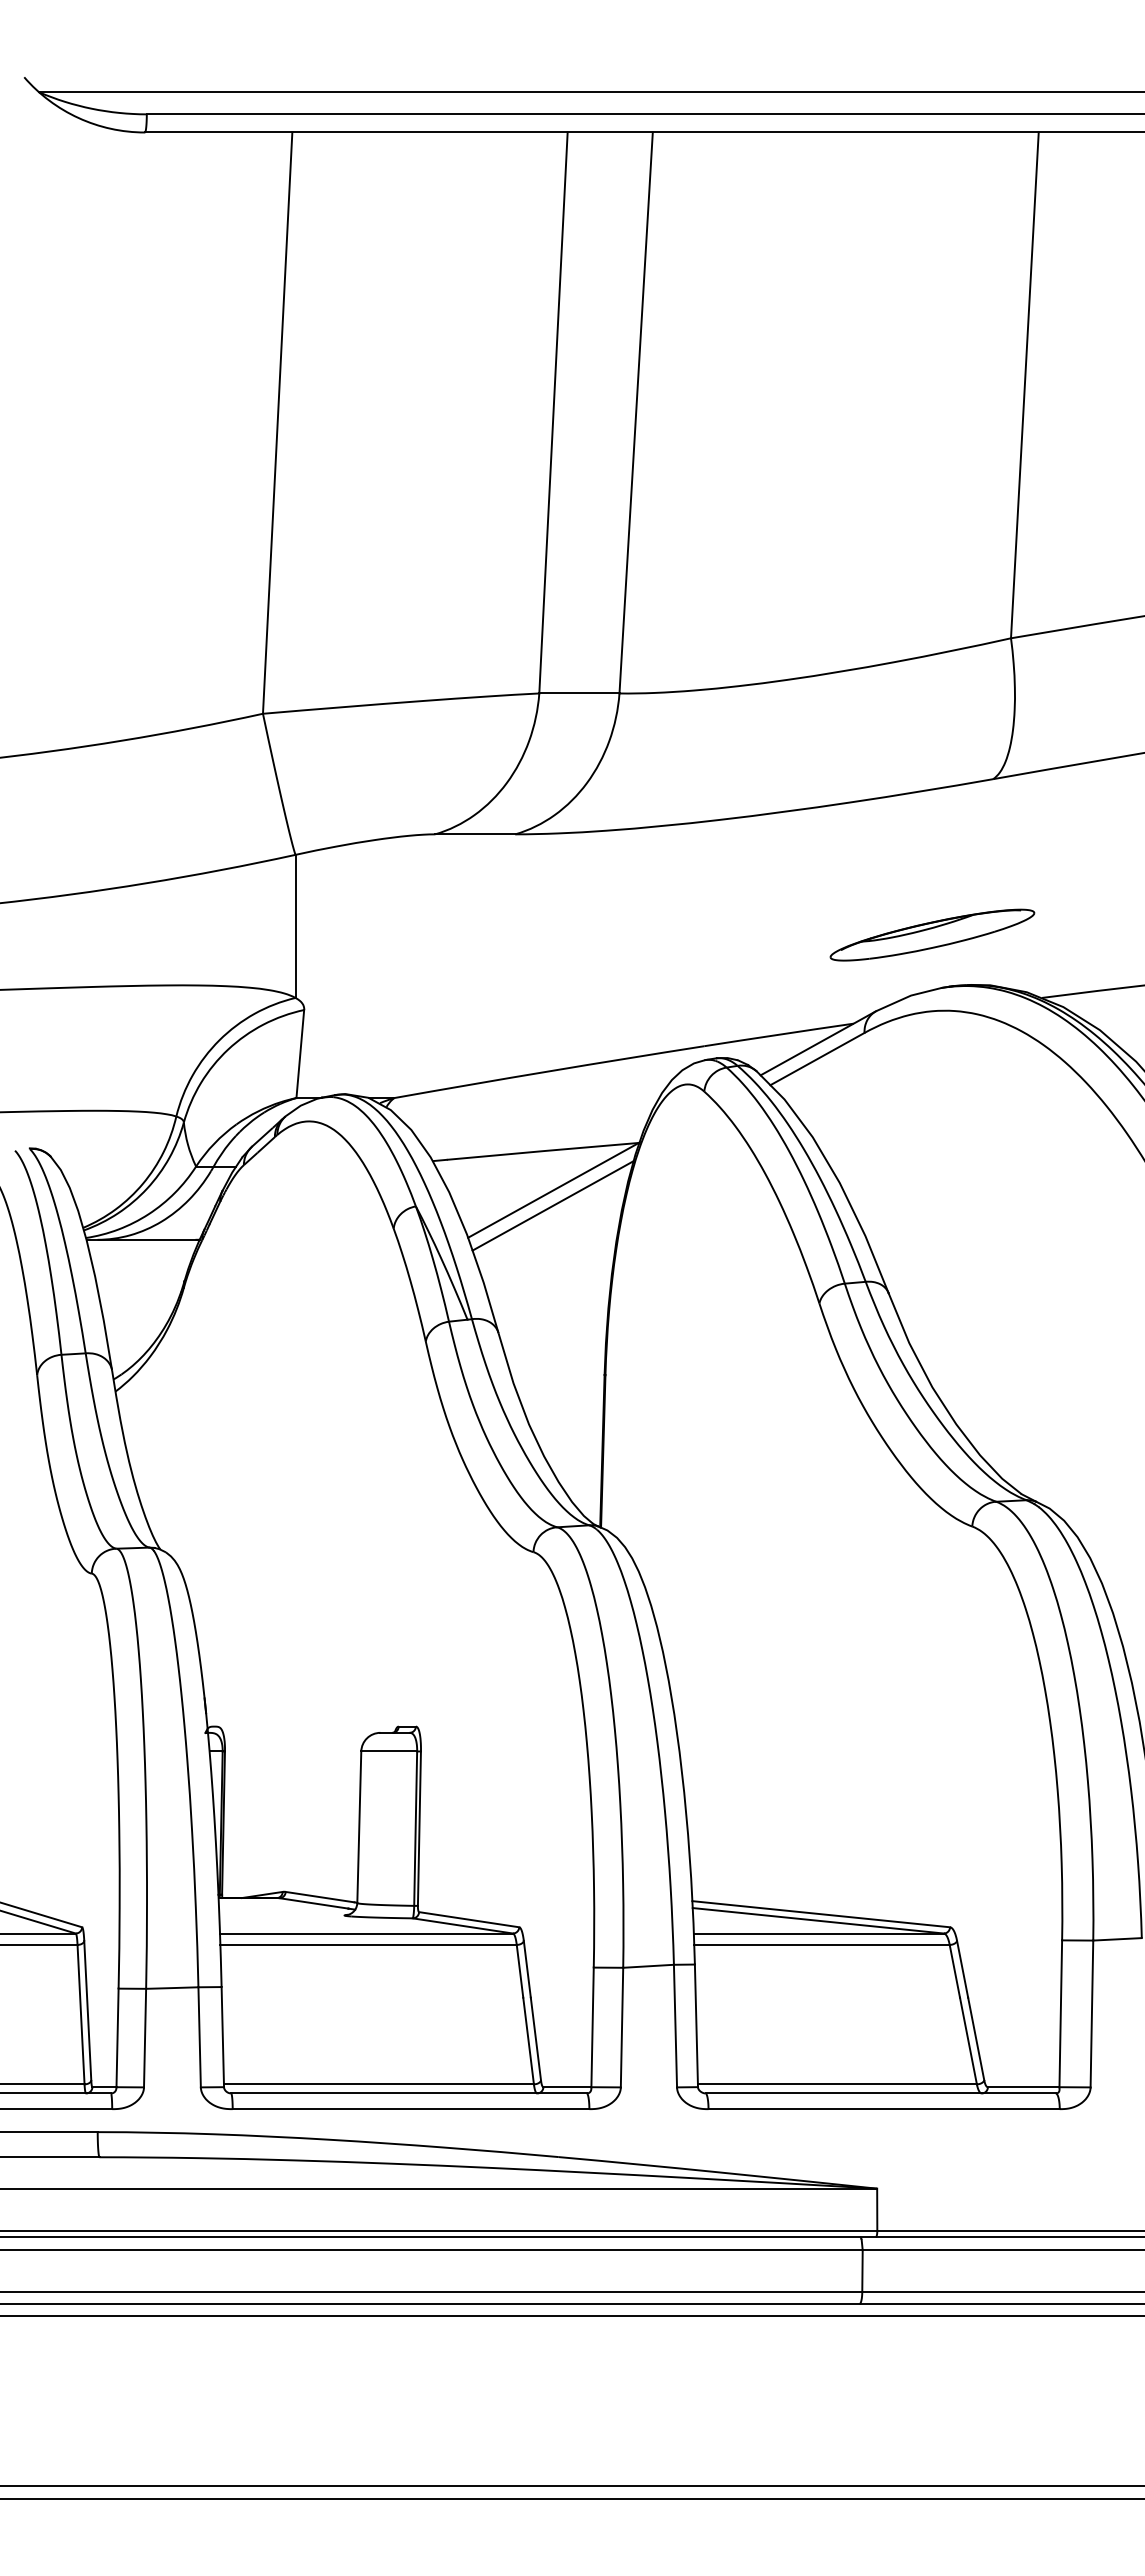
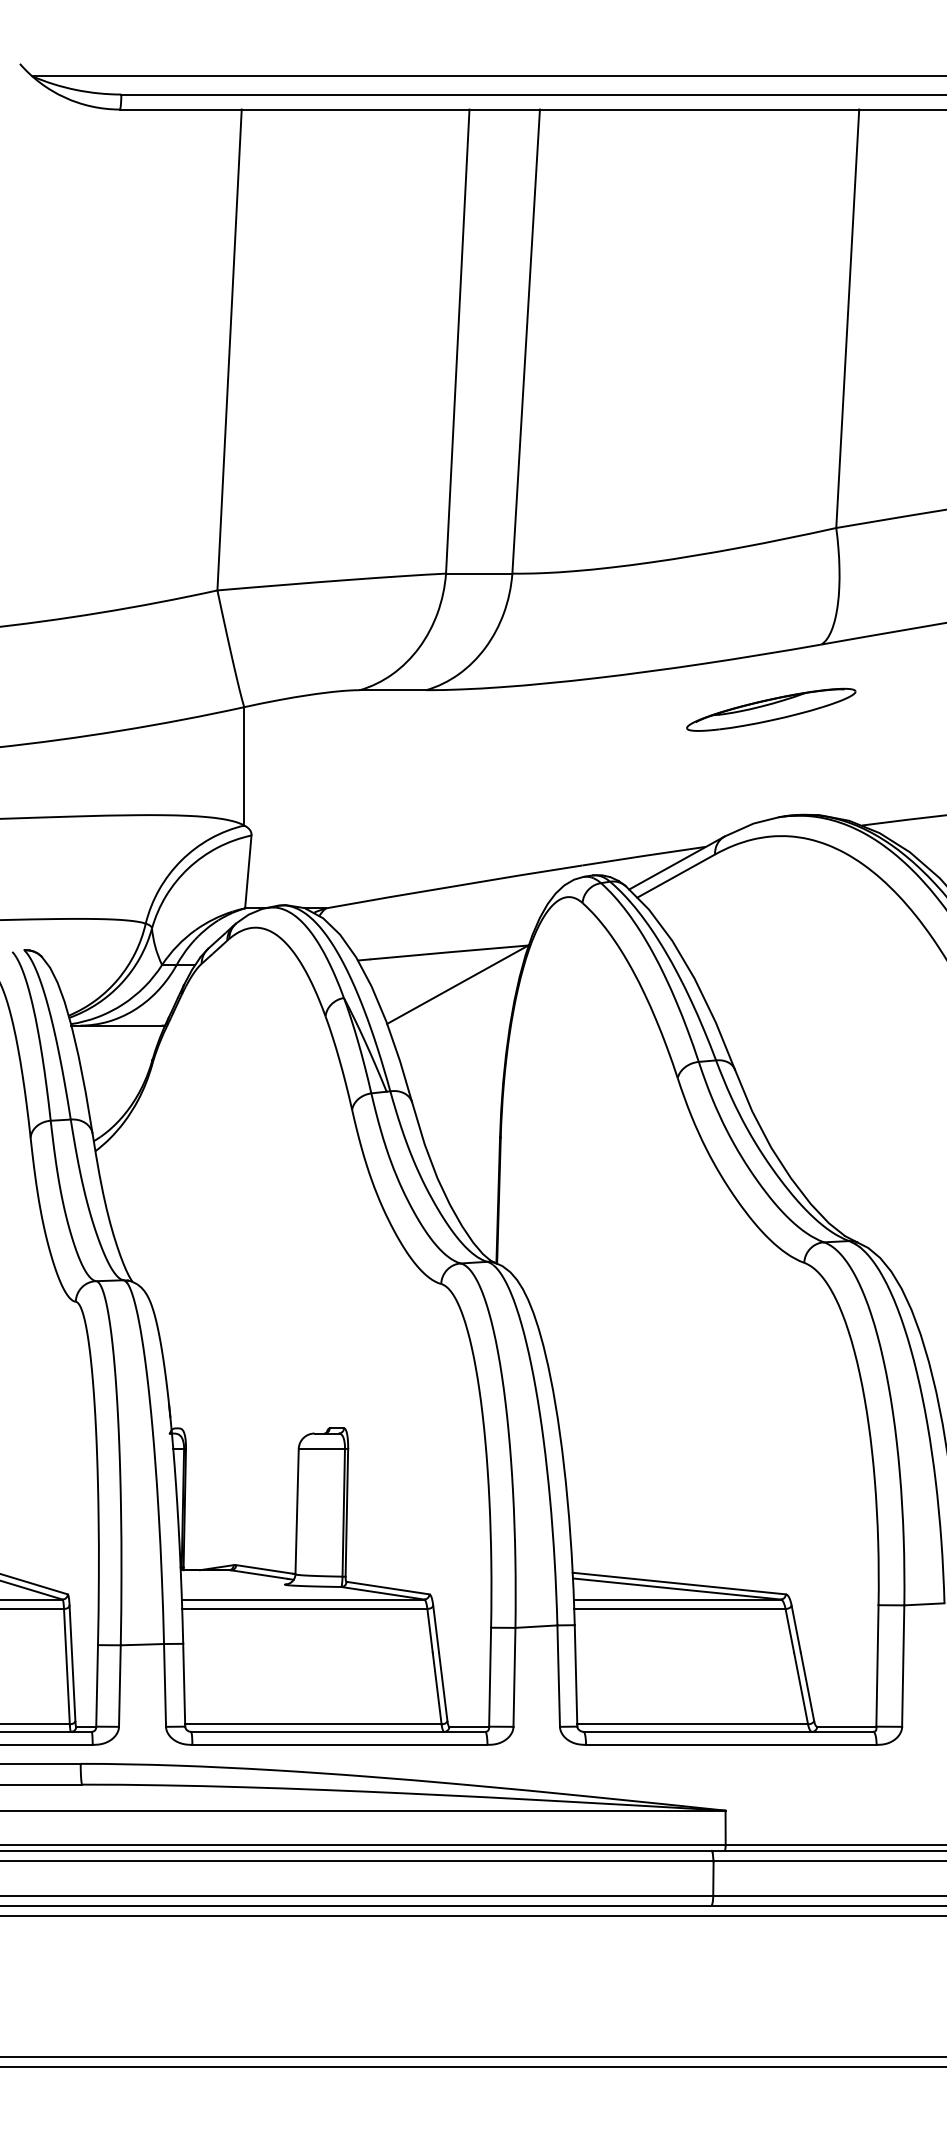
part: (932, 934) -> (771, 709), moved
line: (552, 1205) -> (456, 997), removed

